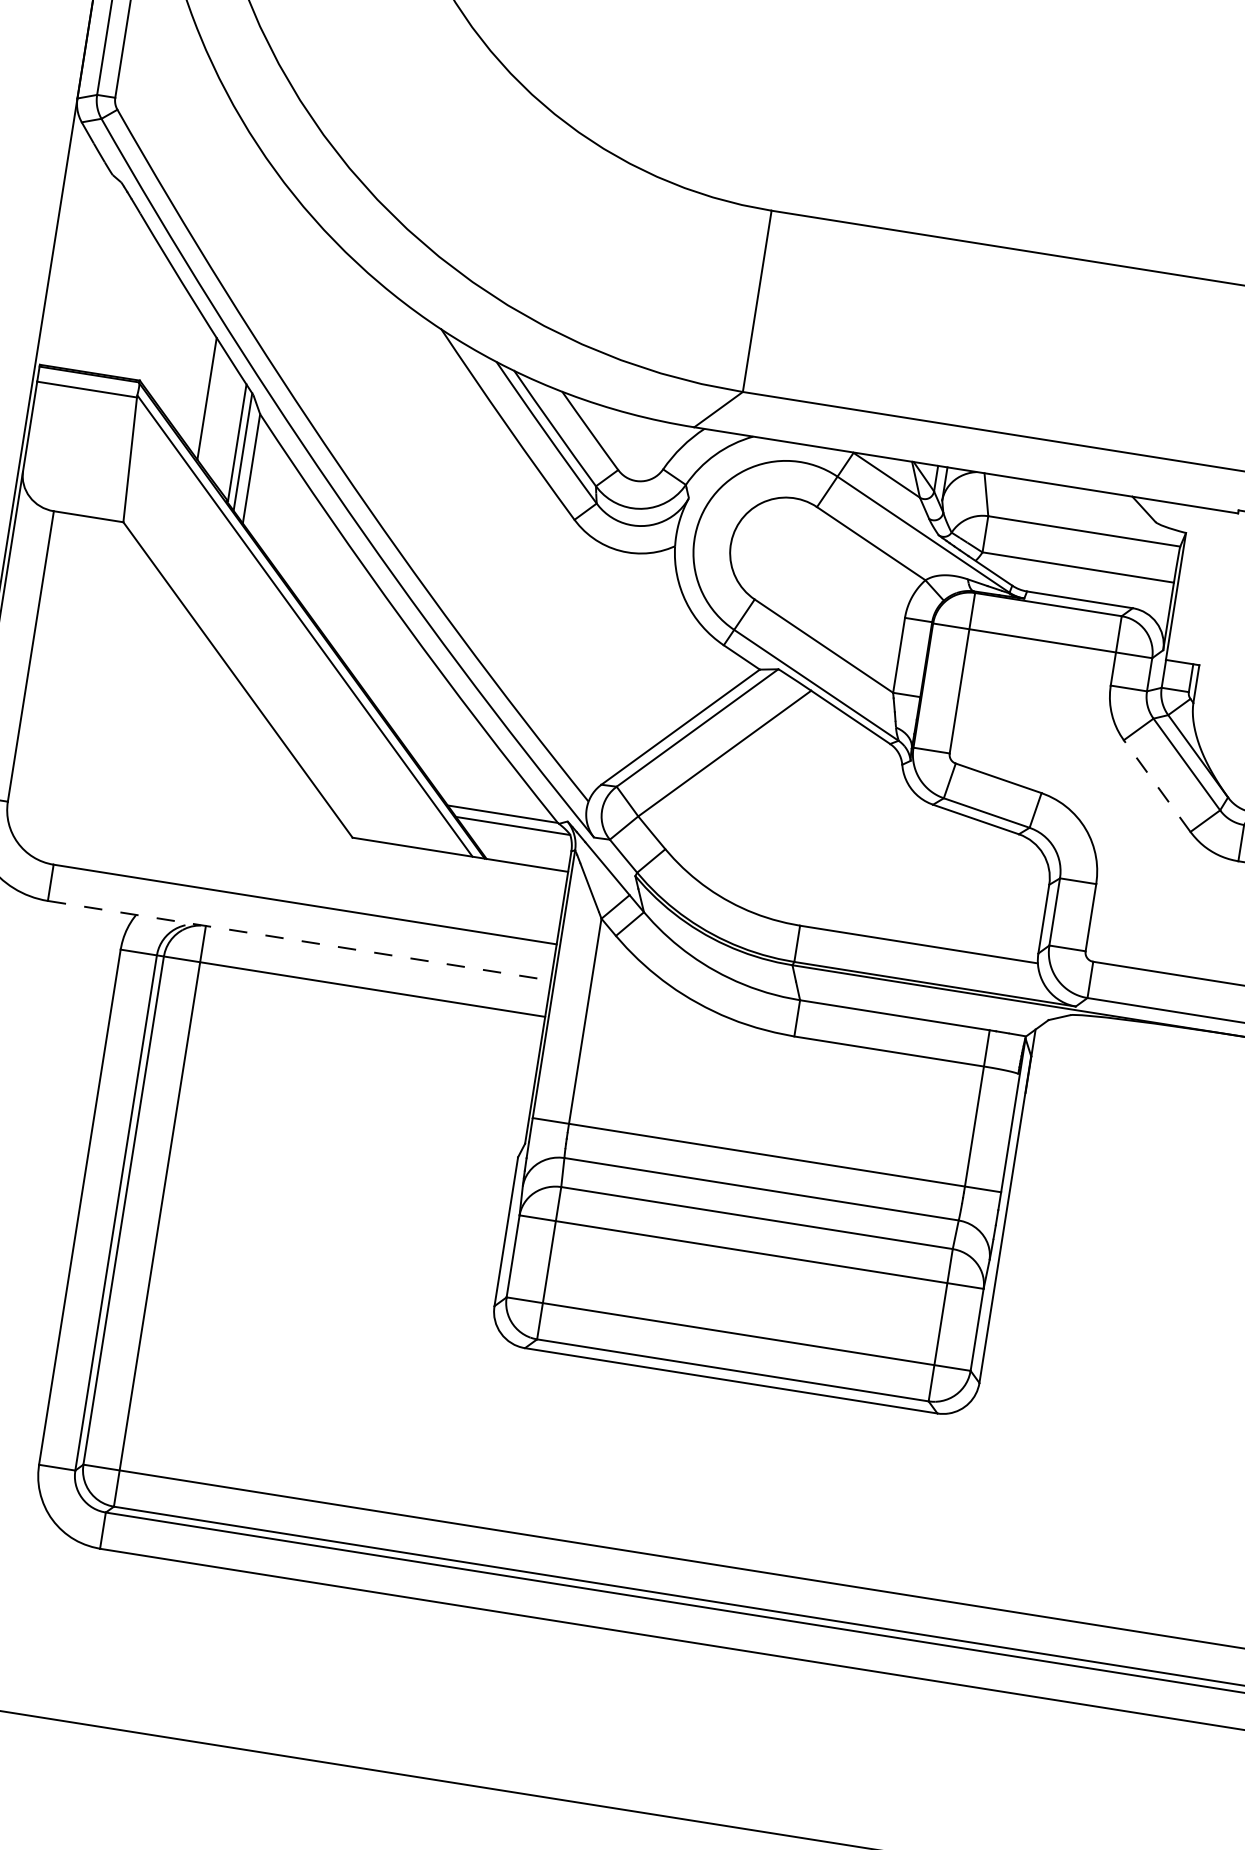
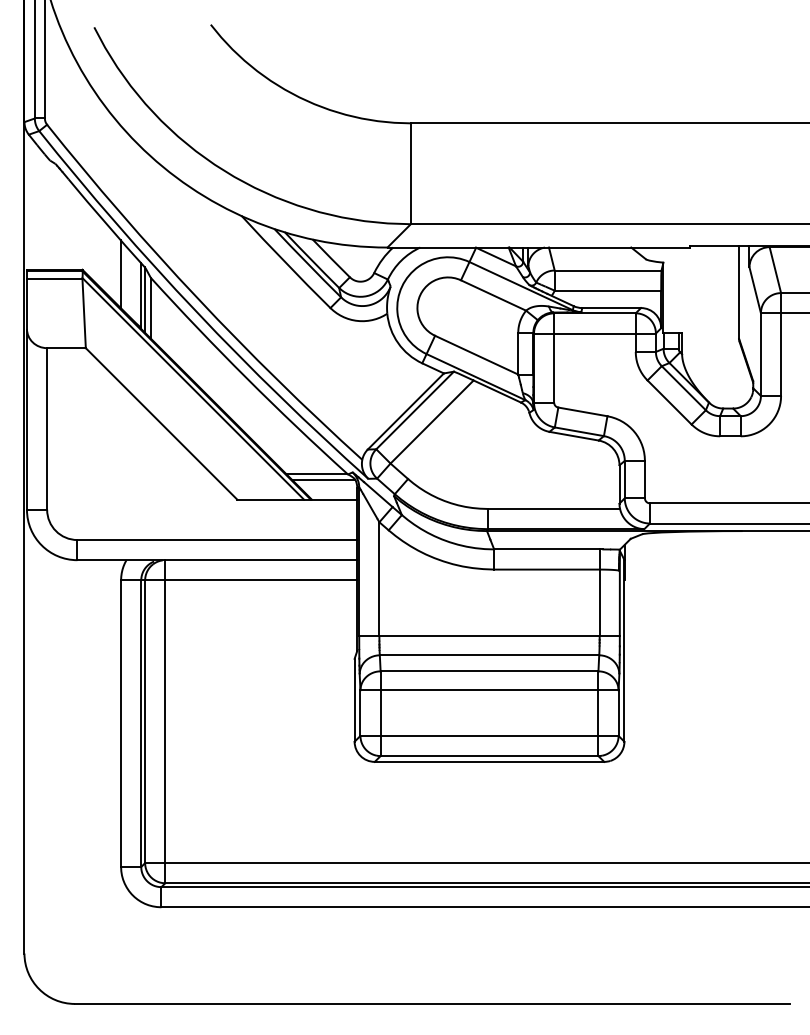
line: (1157, 786) -> (669, 402), dashed -> solid
line: (299, 941) -> (217, 560), dashed -> solid

